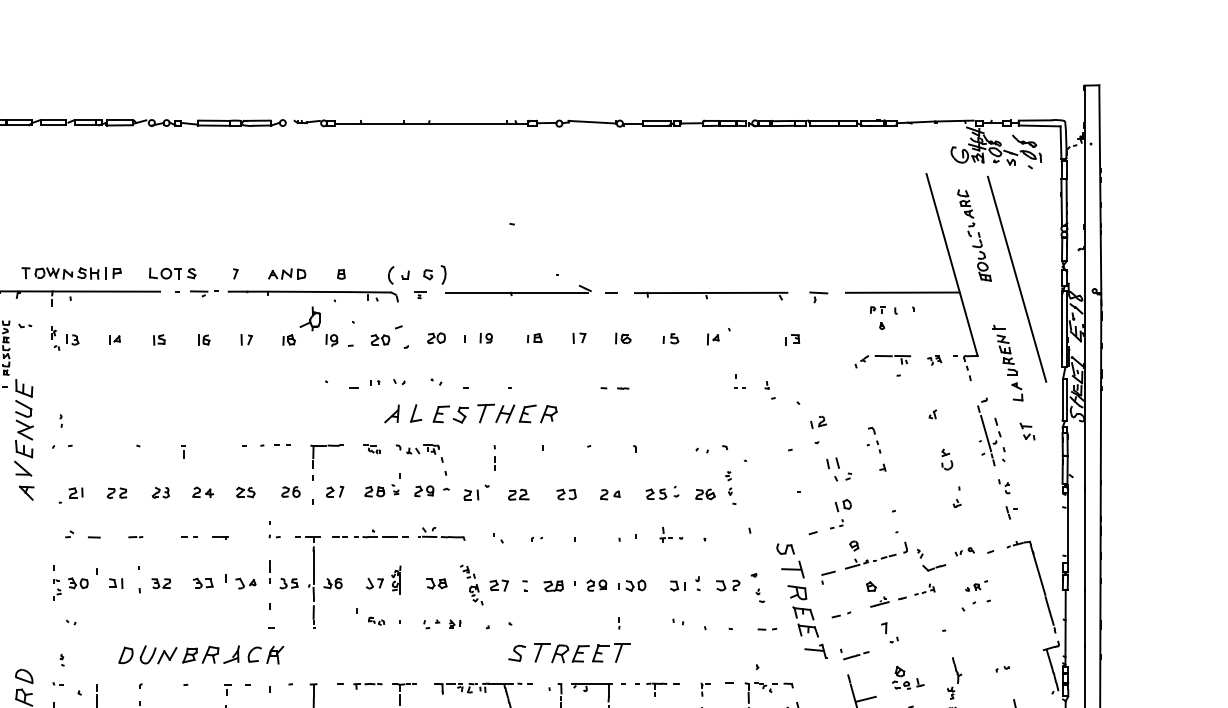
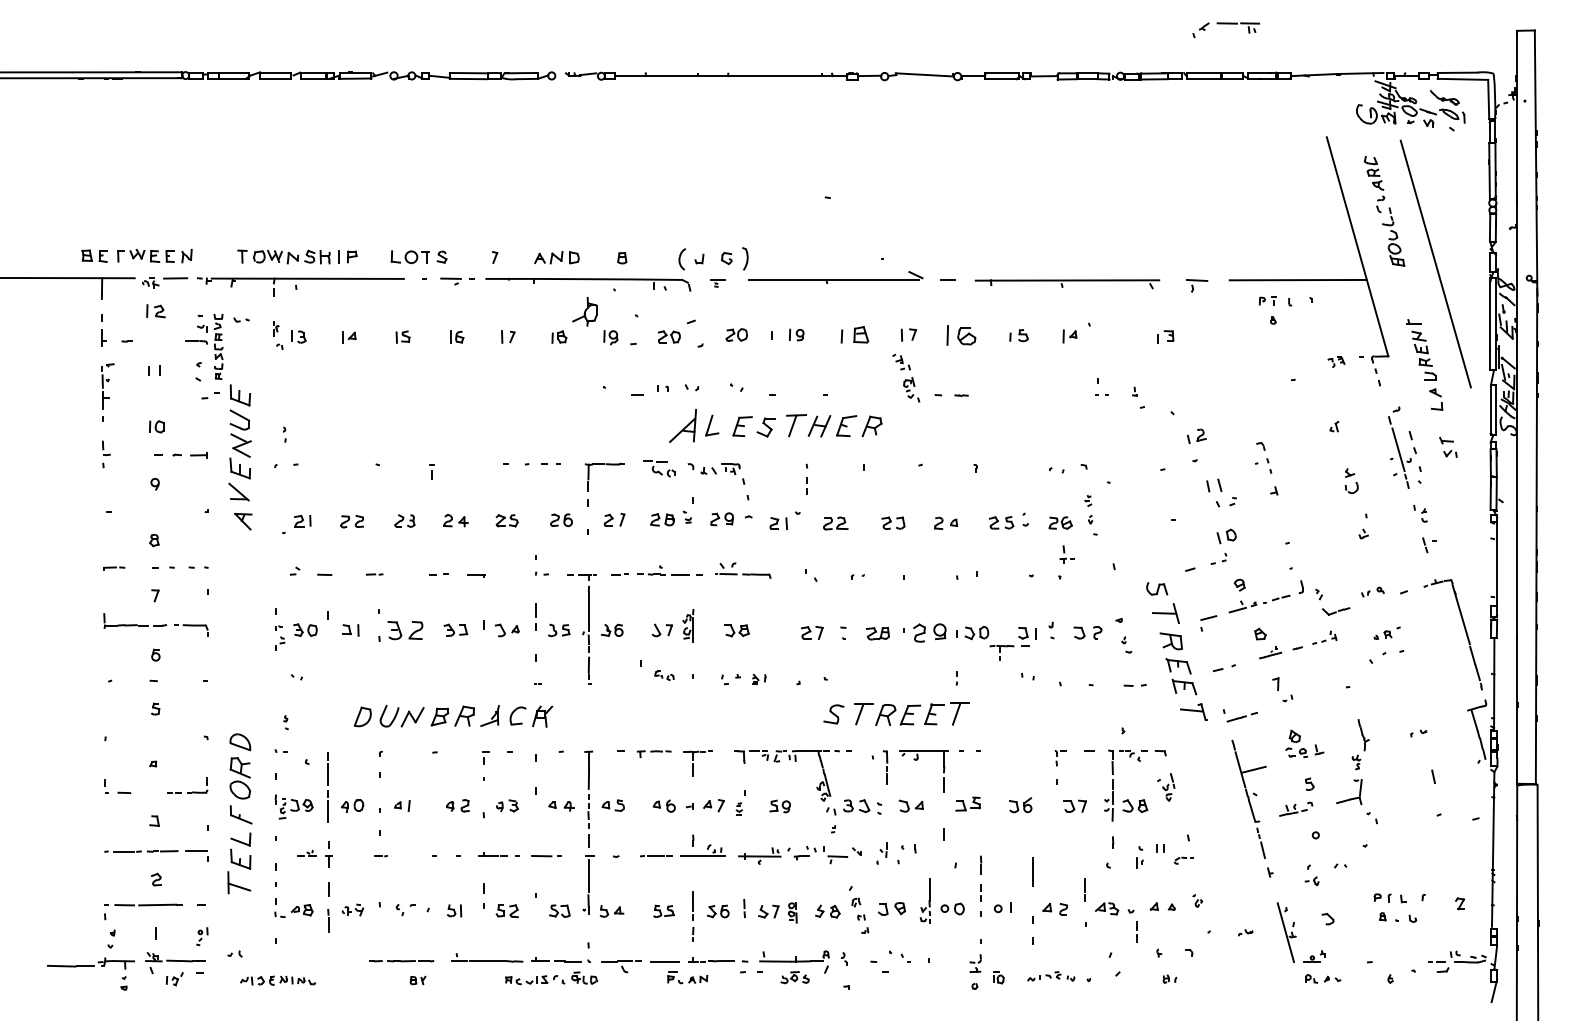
part: (535, 337) -> (855, 334), size x1.6
part: (623, 337) -> (961, 334), size x1.6
part: (882, 361) -> (1225, 30), moved
part: (392, 414) -> (683, 426), size x1.6
part: (372, 449) -> (659, 468), size x1.6
part: (665, 534) -> (1066, 554), moved
part: (161, 583) -> (405, 630), size x1.6
part: (472, 584) -> (906, 377), moved
part: (596, 585) -> (929, 632), size x1.4
part: (663, 689) -> (1009, 652), moved

